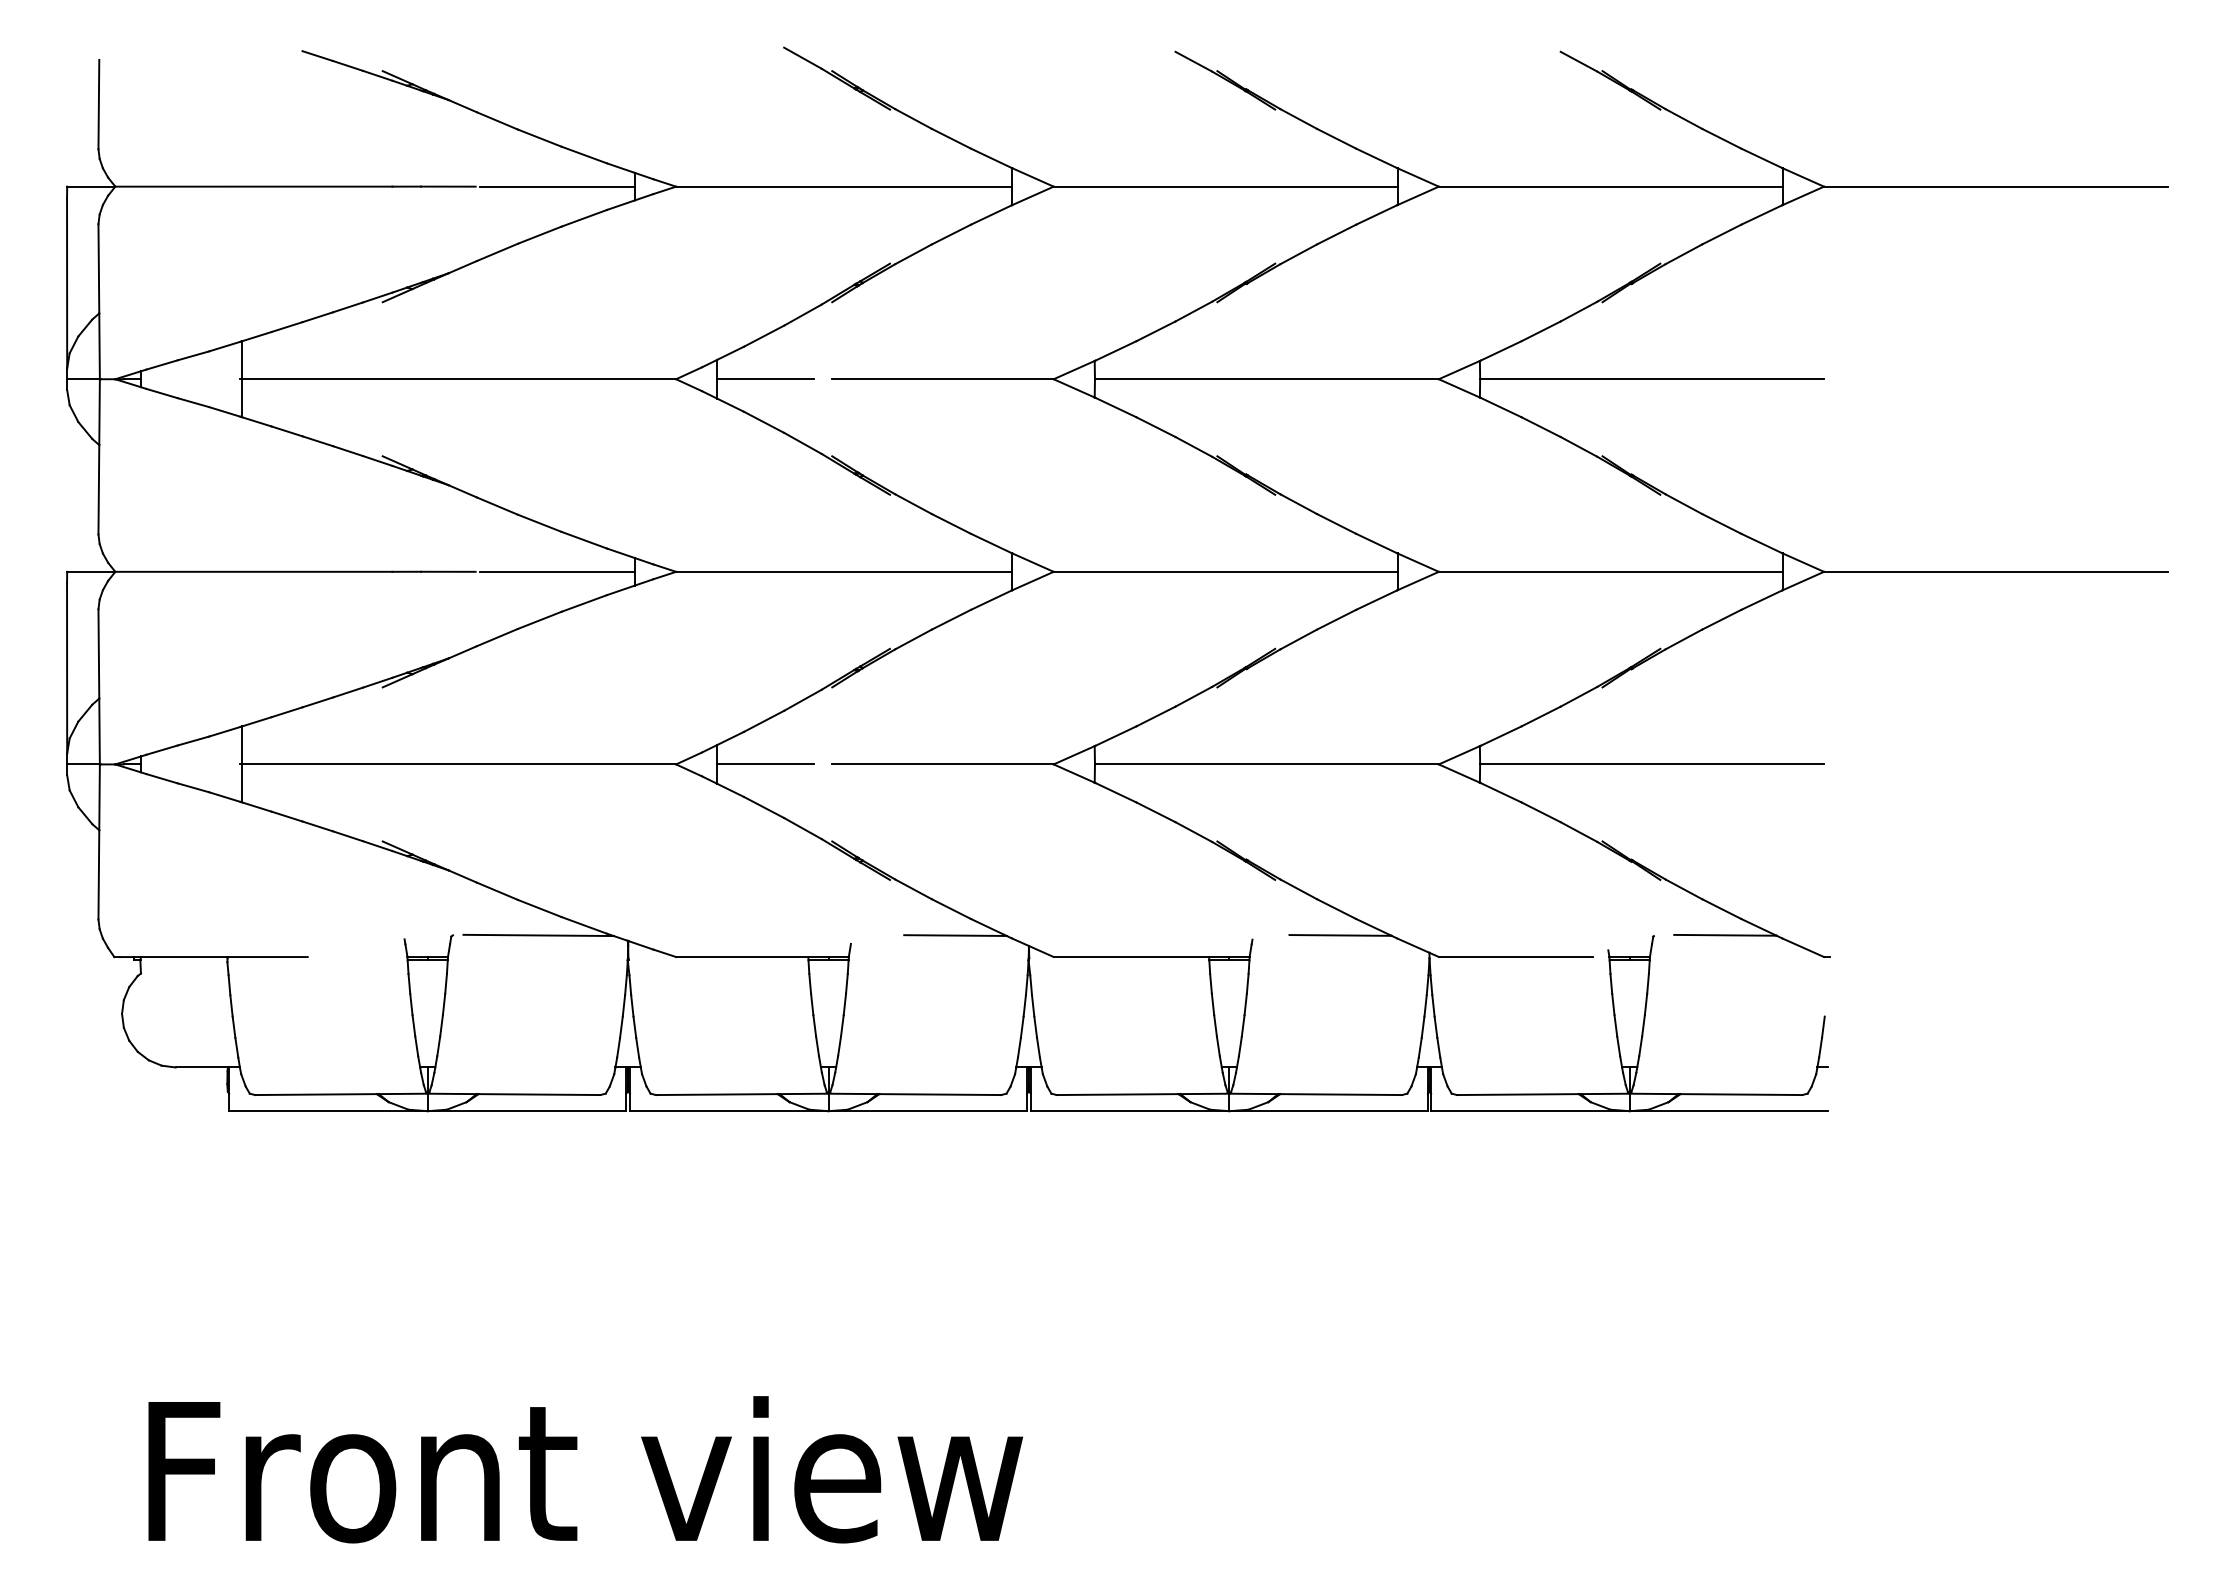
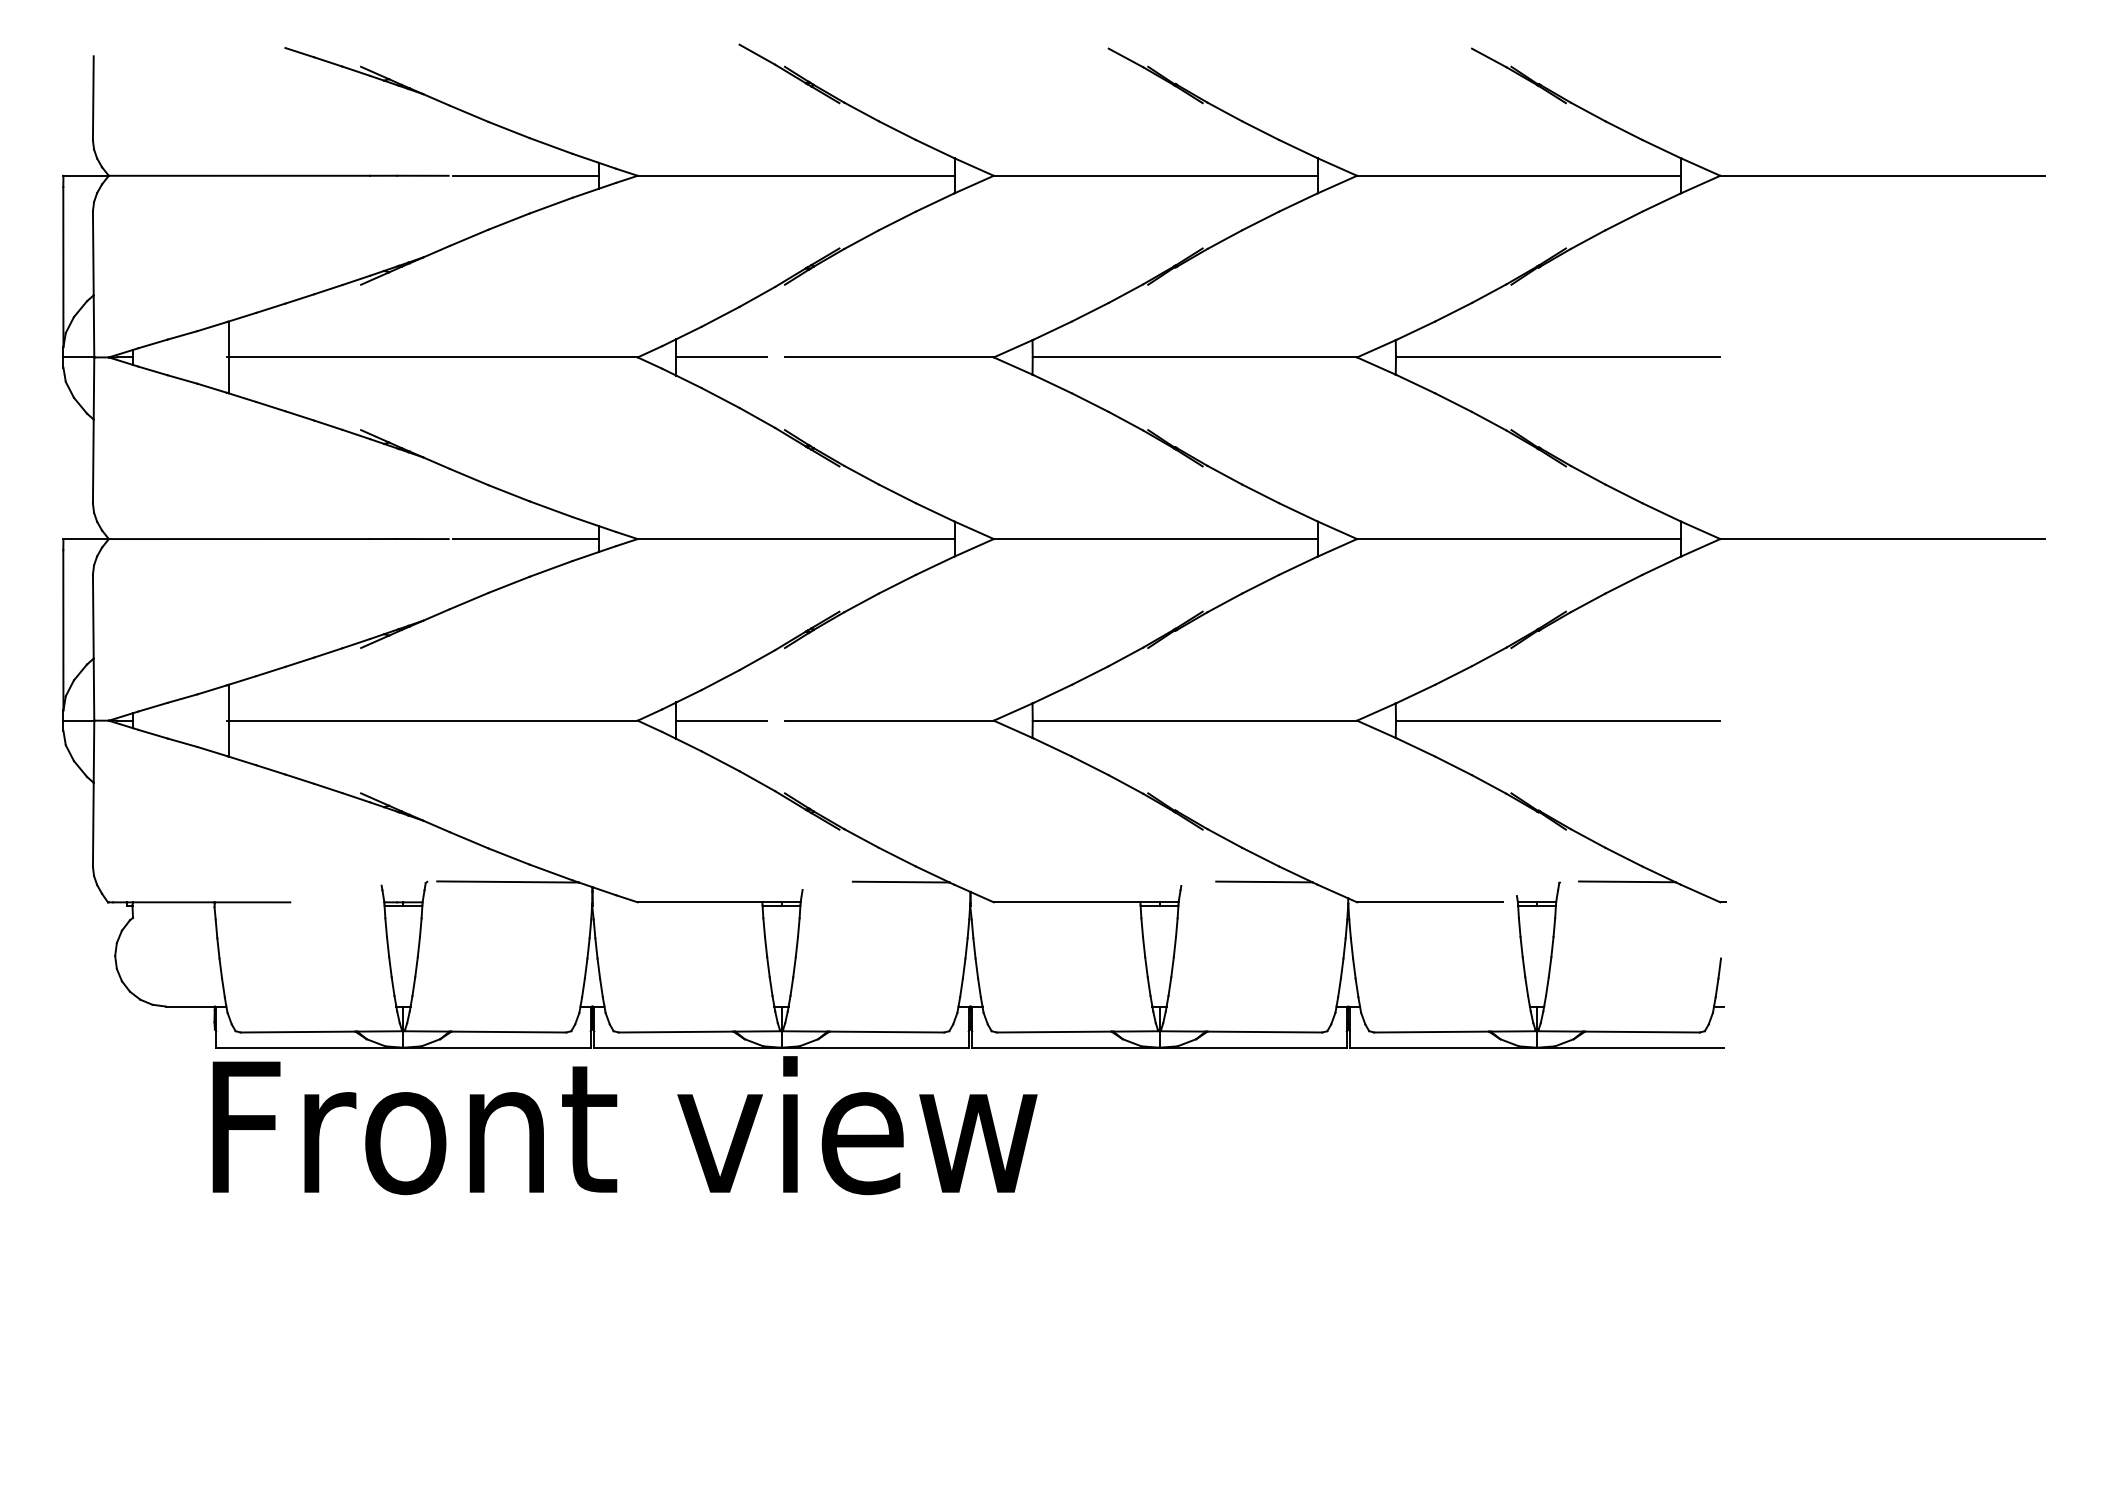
text: (585, 1469) -> (624, 1125), moved

